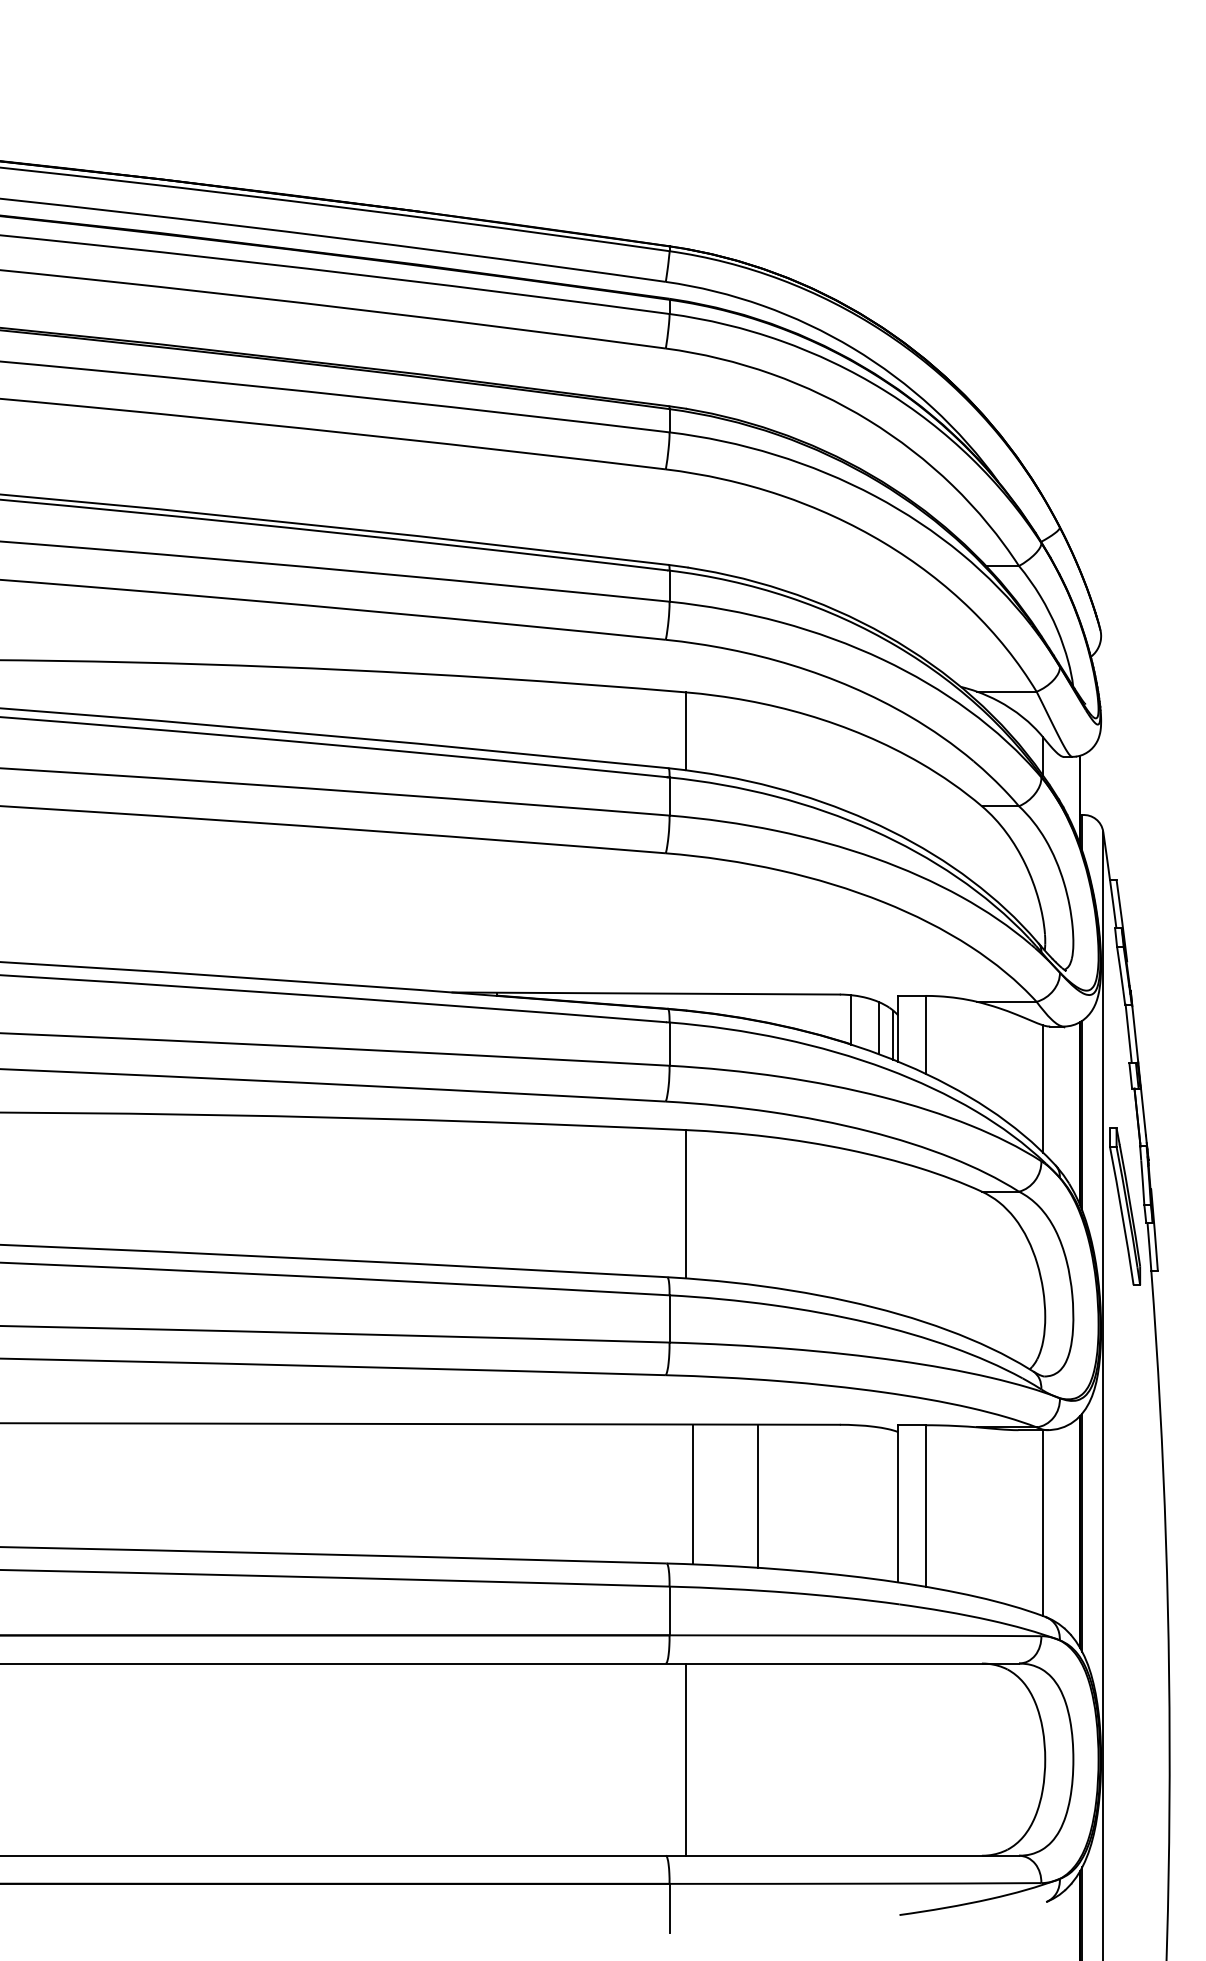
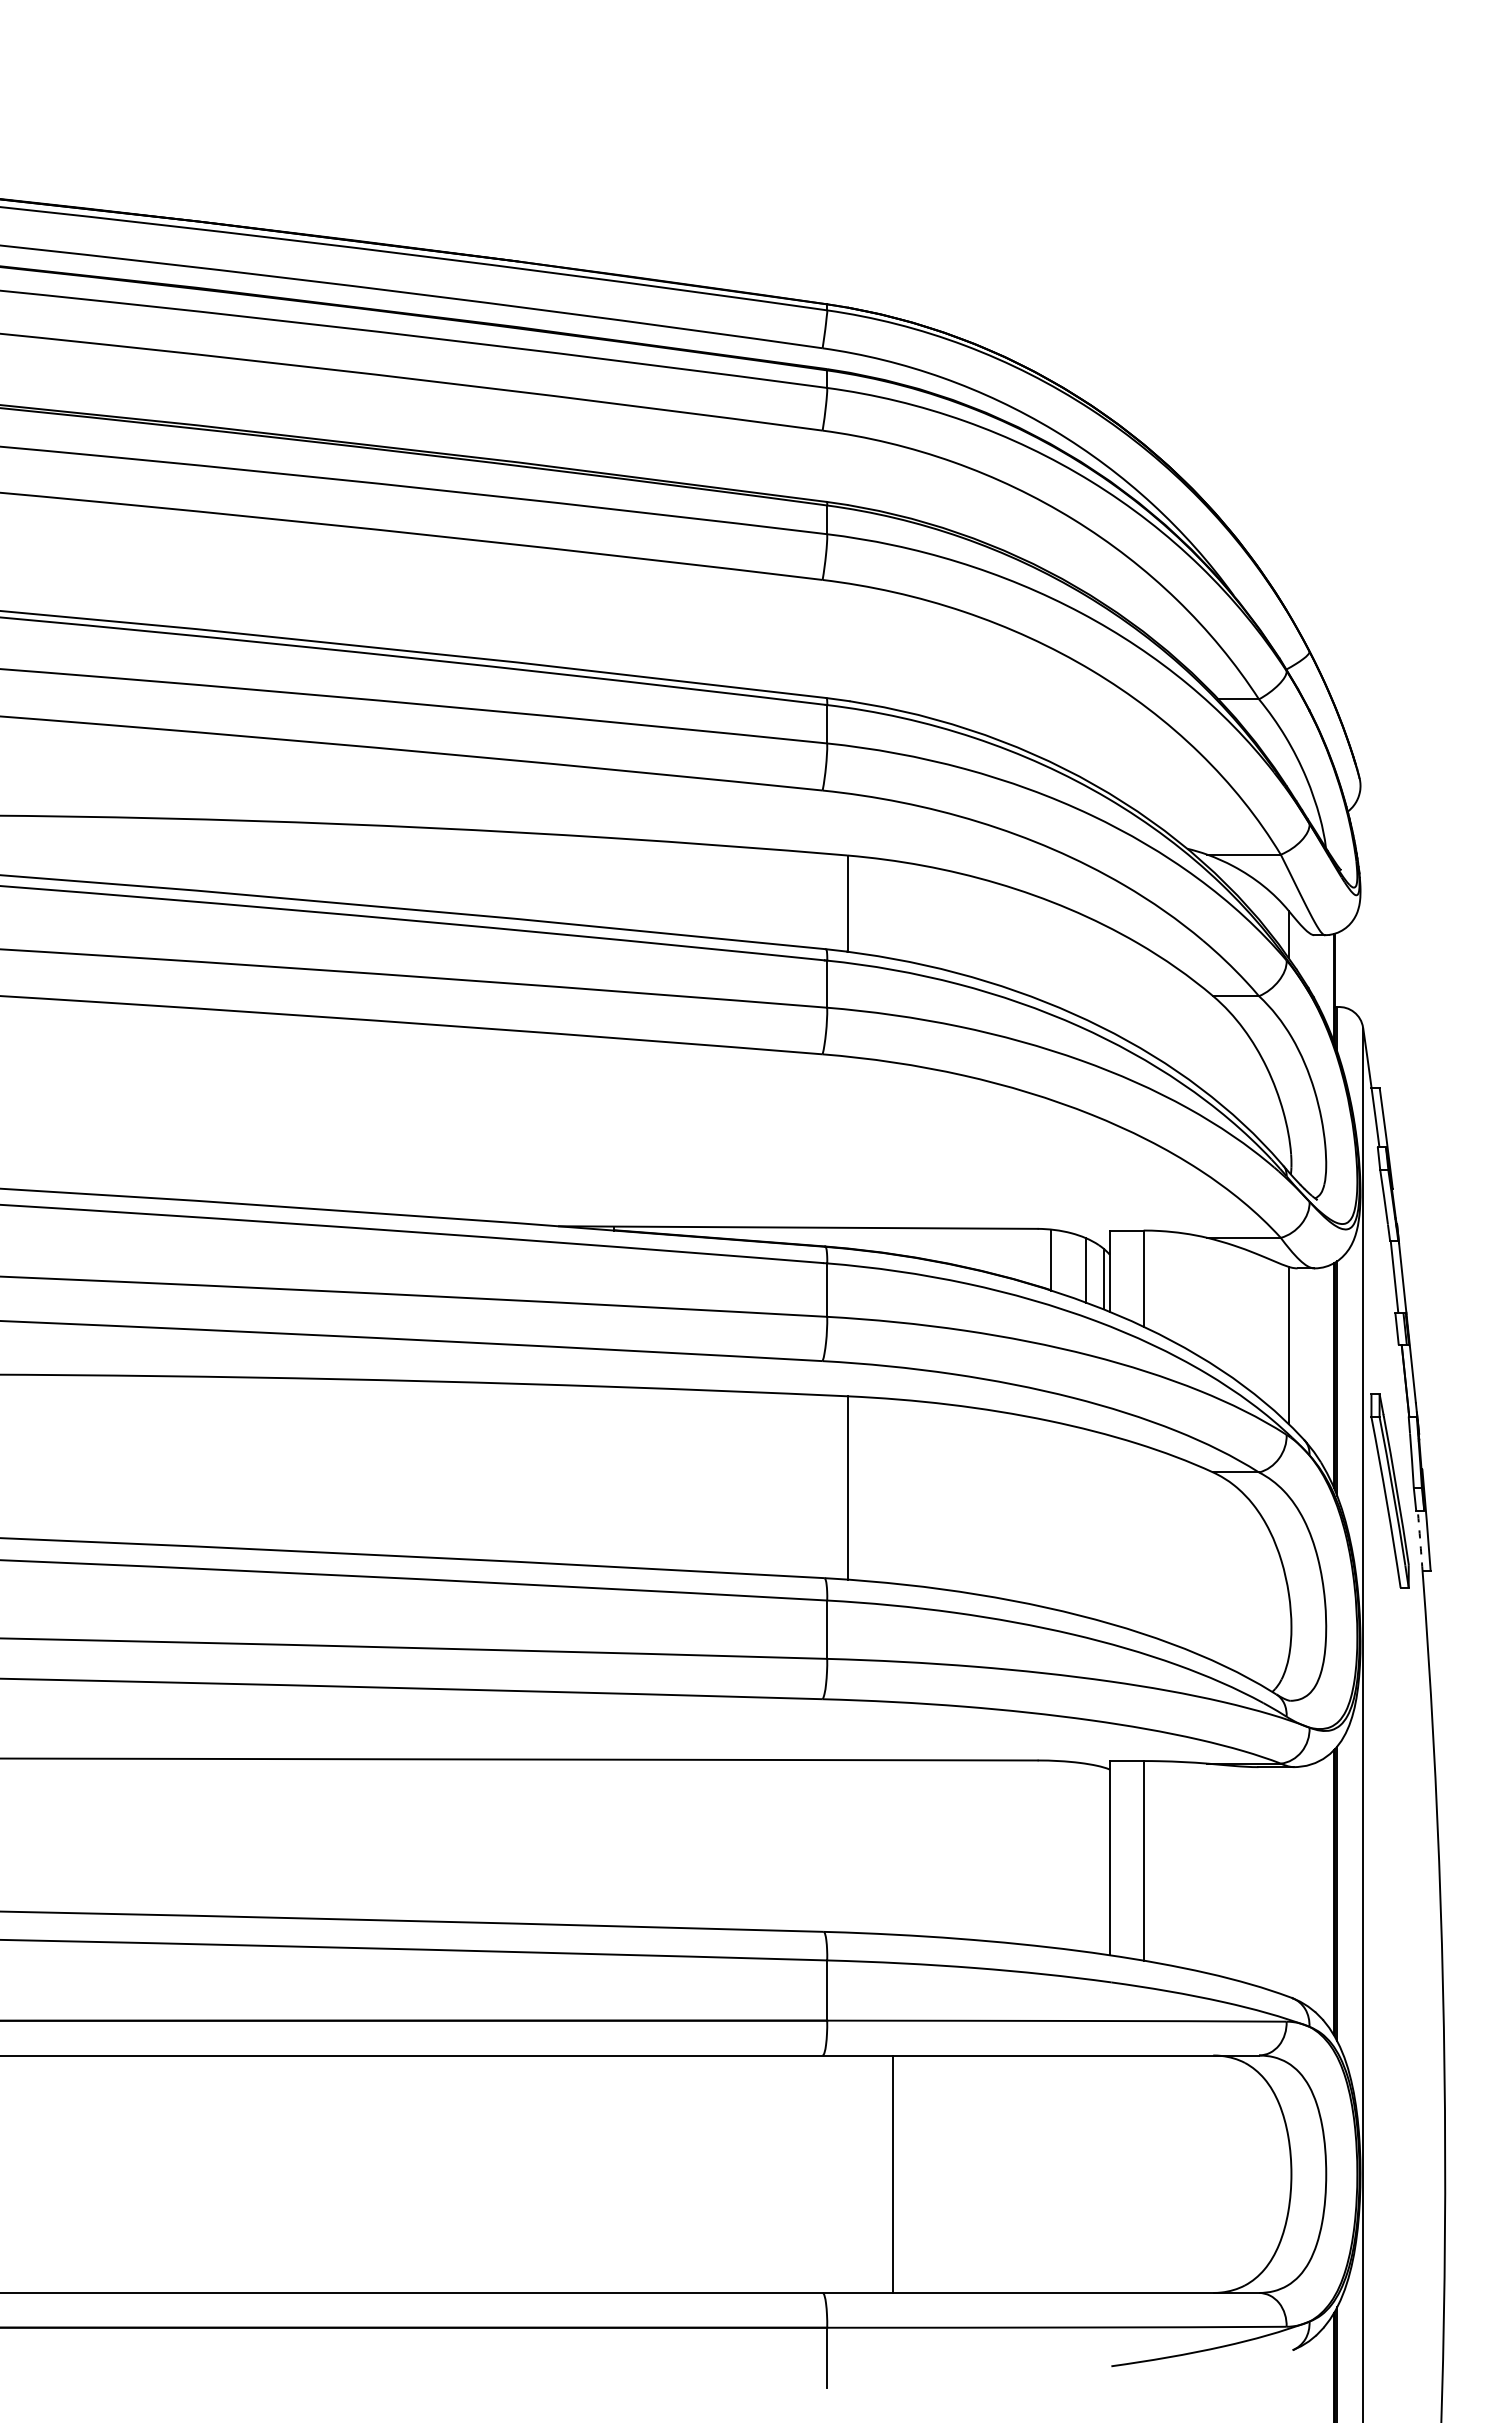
arc: (1149, 1246) -> (1420, 1540), solid -> dashed
line: (692, 1494) -> (855, 1846), removed
line: (757, 1496) -> (936, 1848), removed
line: (1042, 1522) -> (1288, 1881), removed
line: (685, 1759) -> (892, 2173), moved

